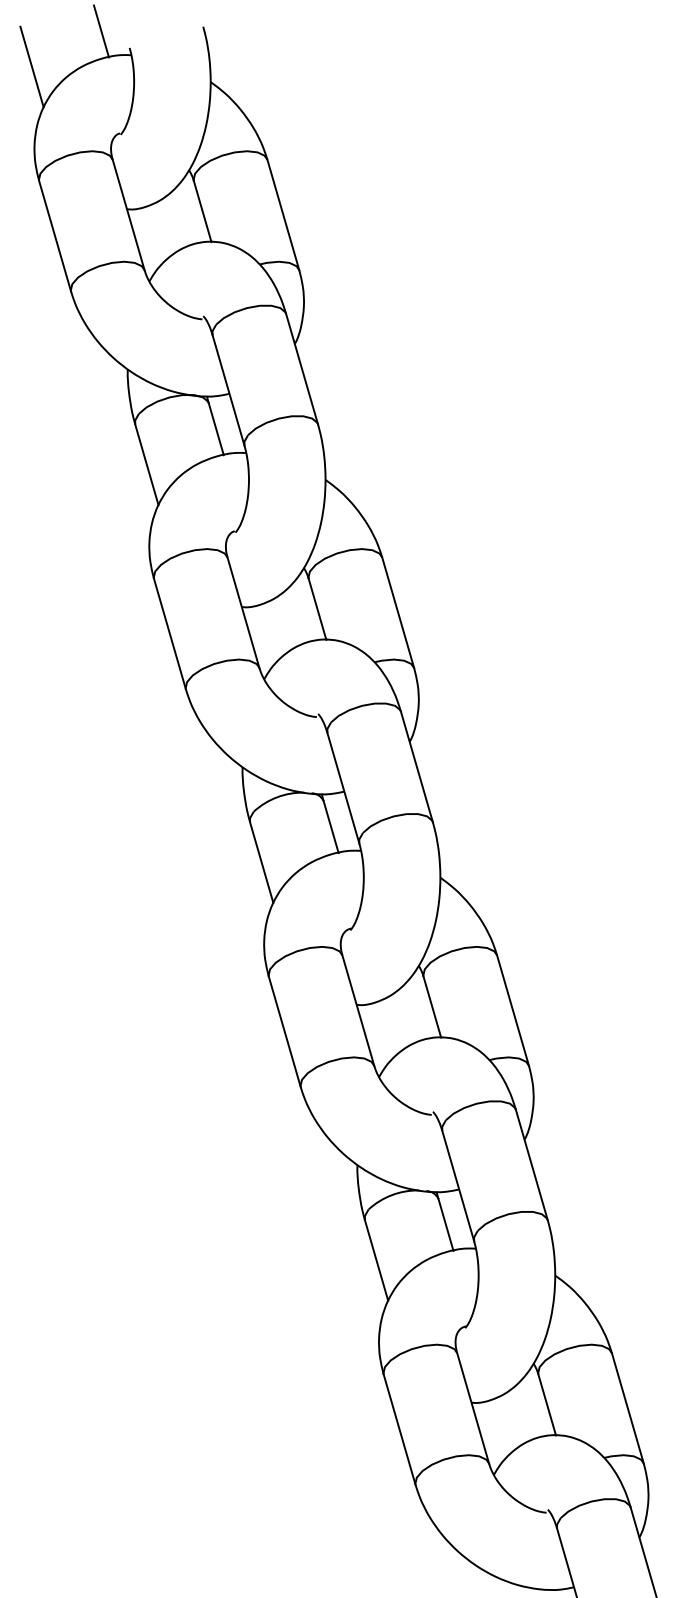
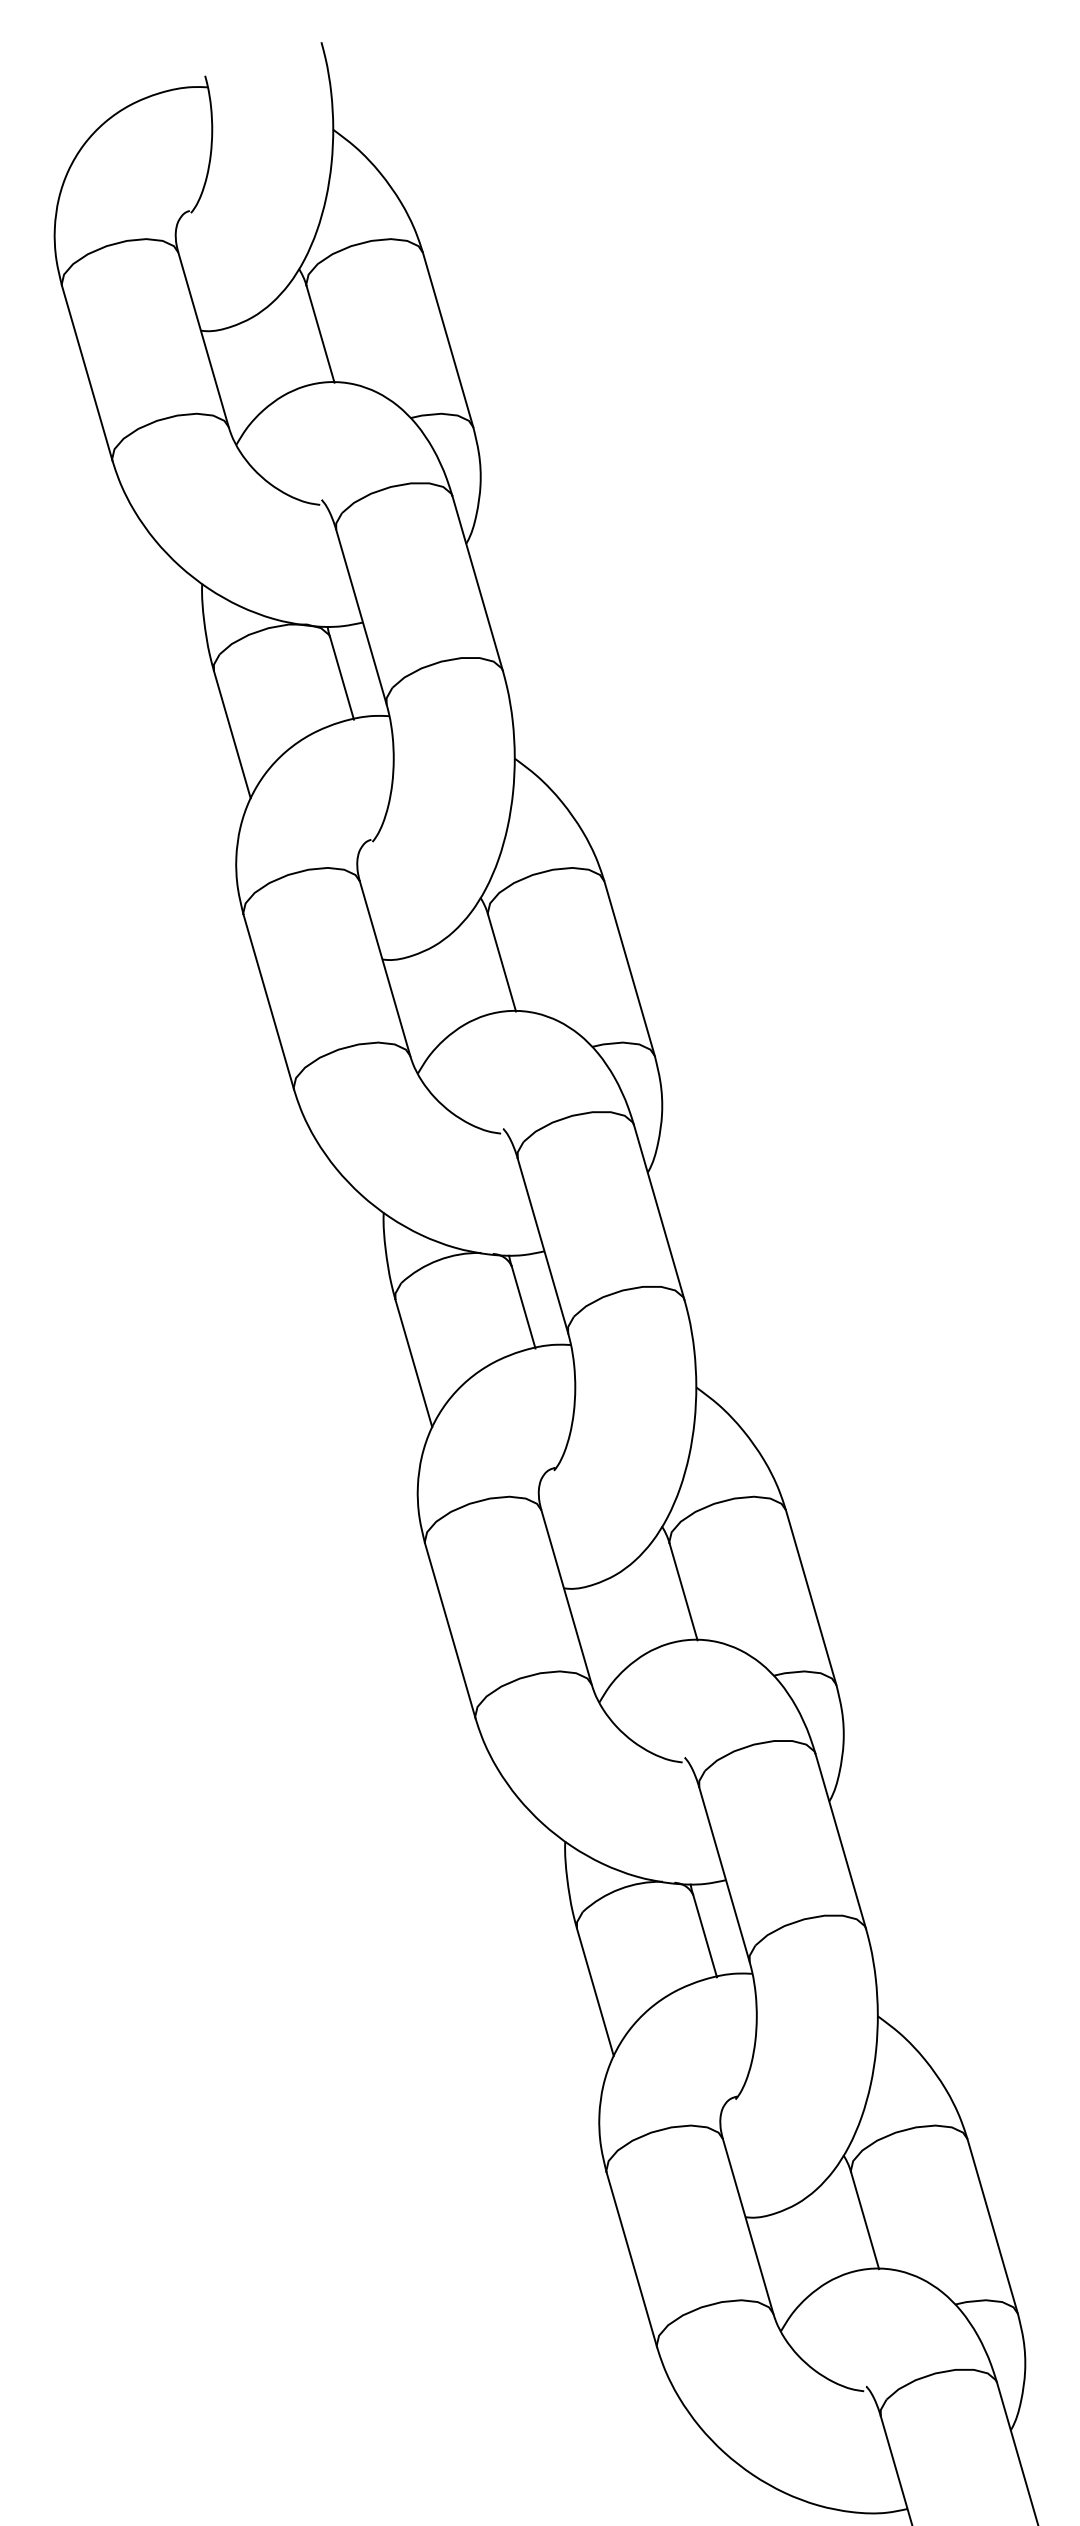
line: (100, 31) -> (159, 49), removed
line: (31, 66) -> (49, 105), removed

